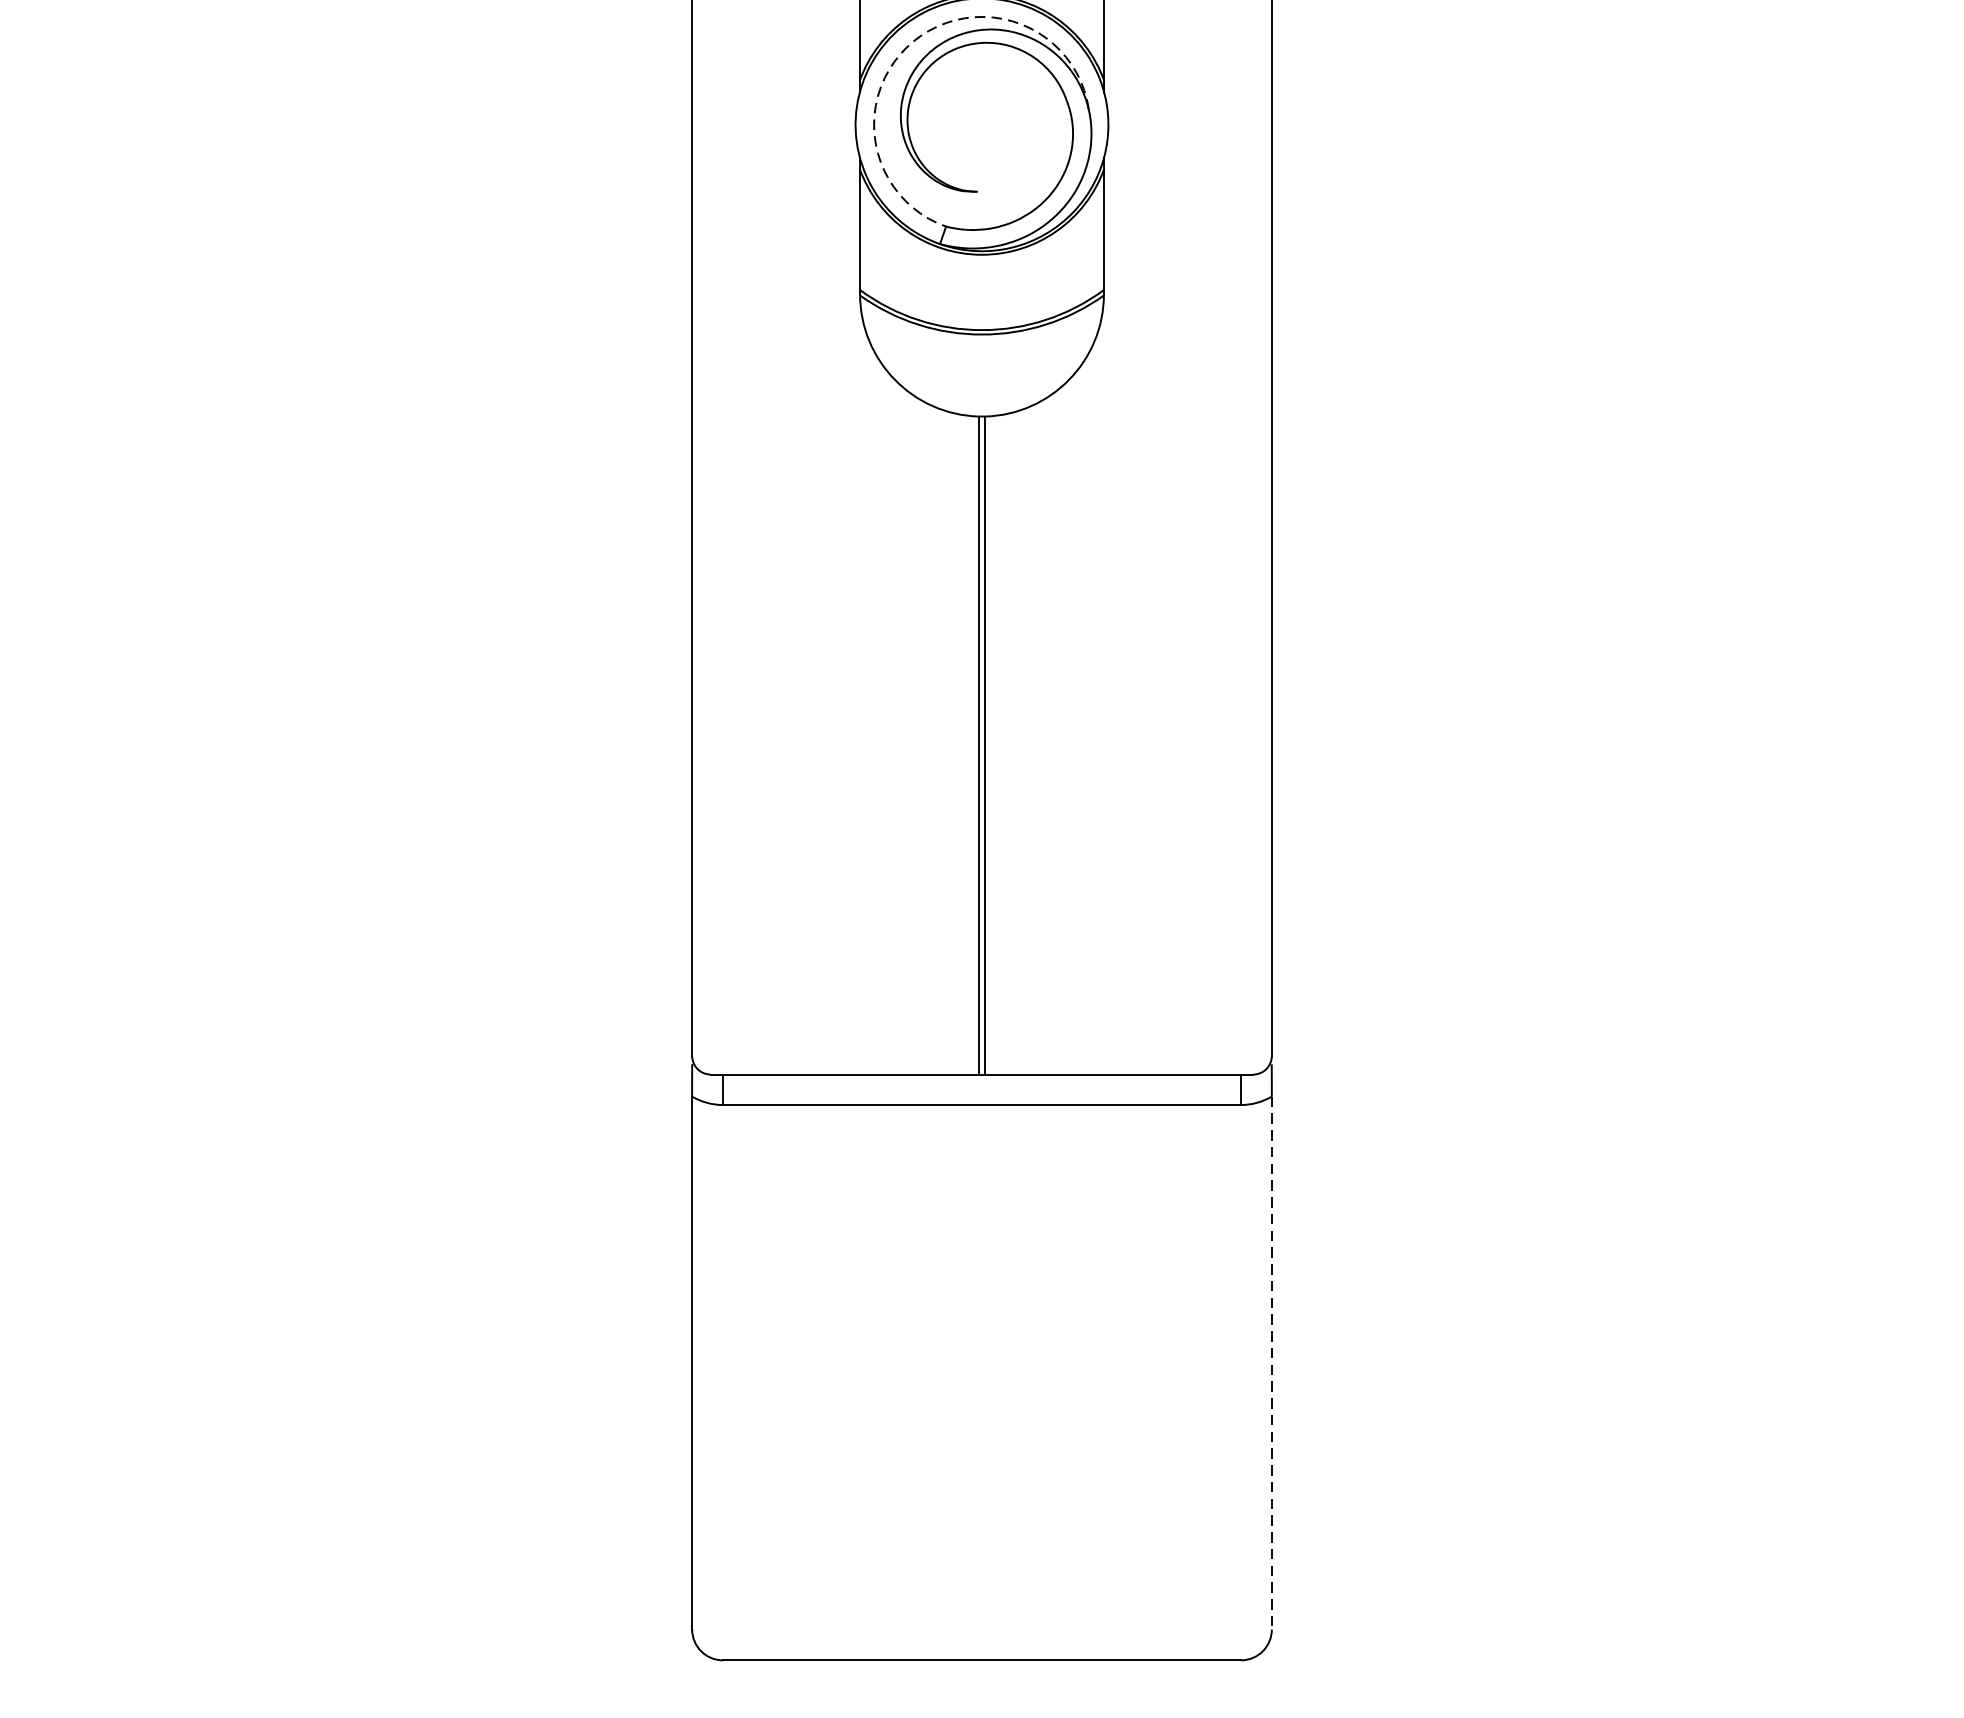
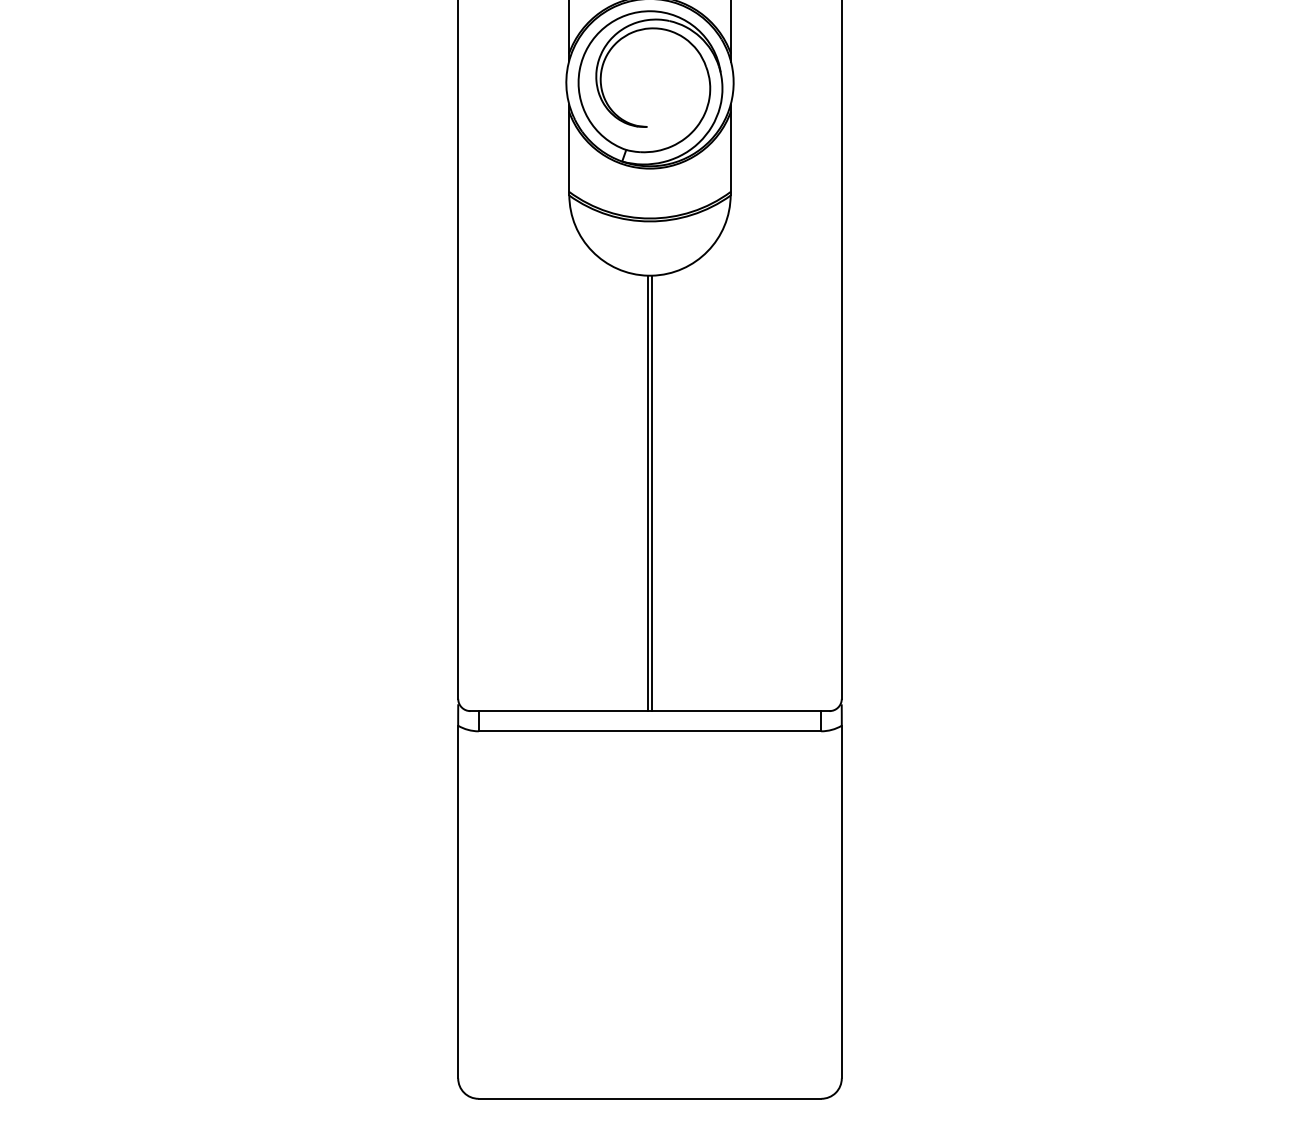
arc: (913, 41) -> (604, 27), dashed -> solid
line: (1271, 1363) -> (841, 902), dashed -> solid

